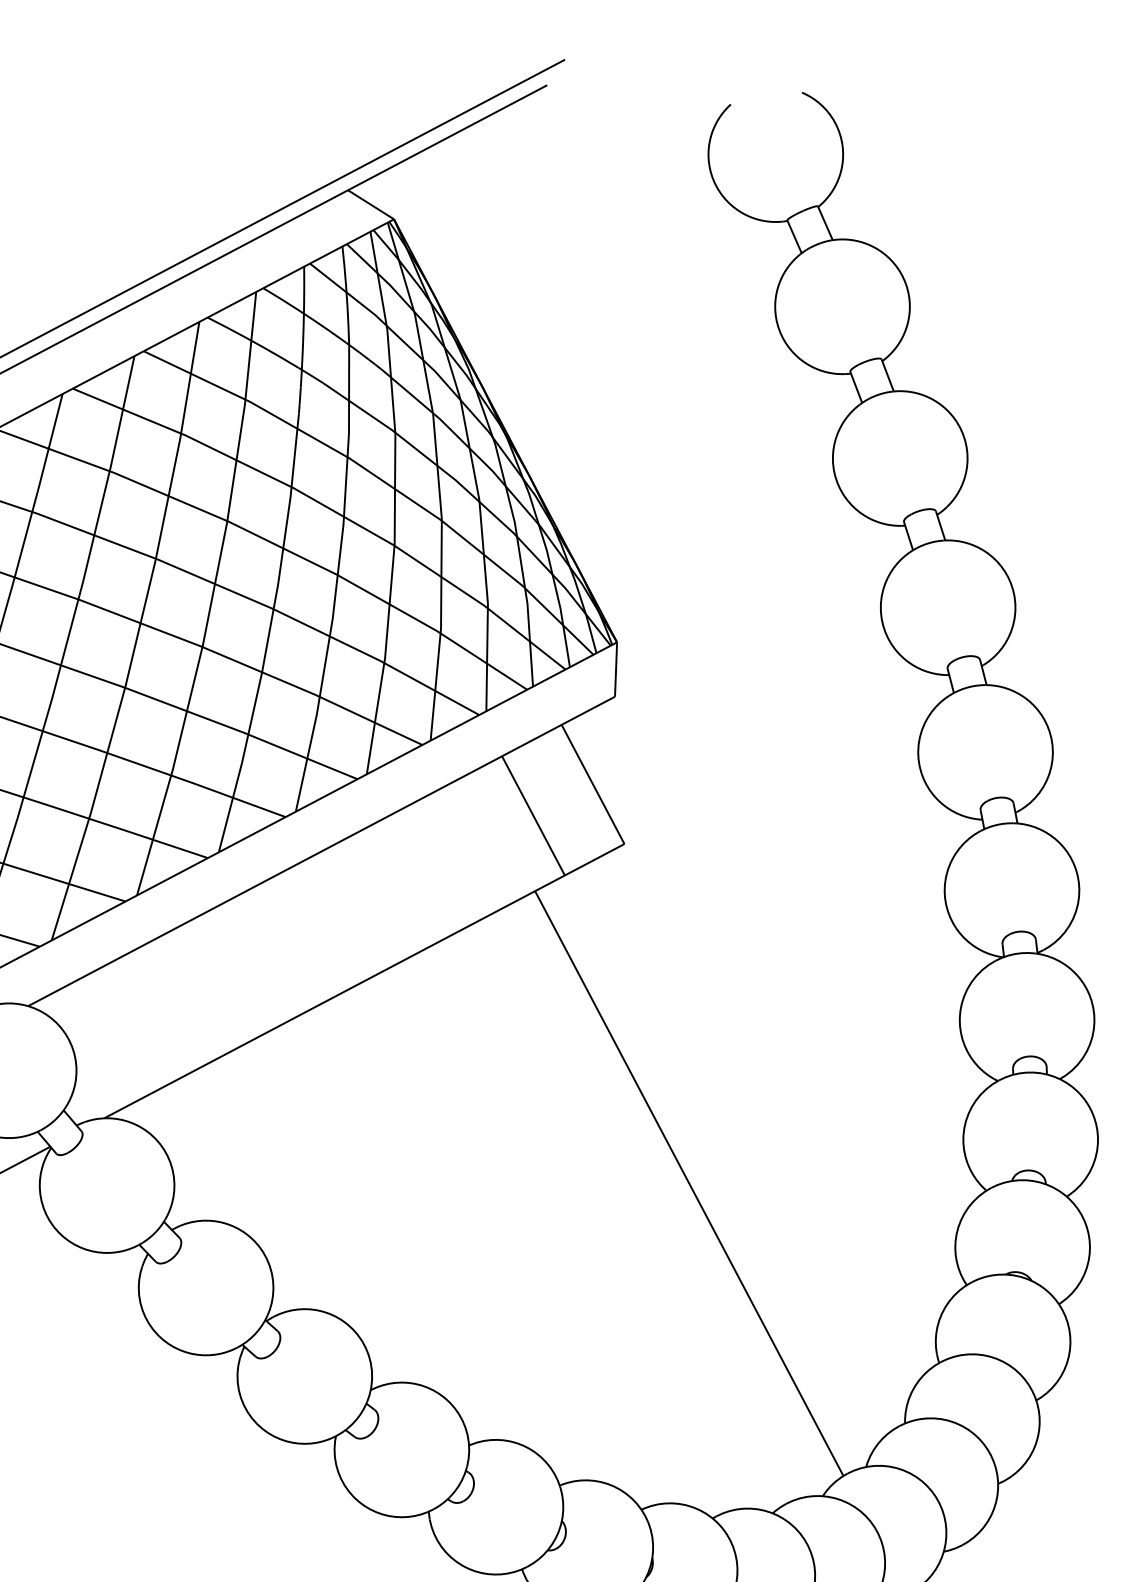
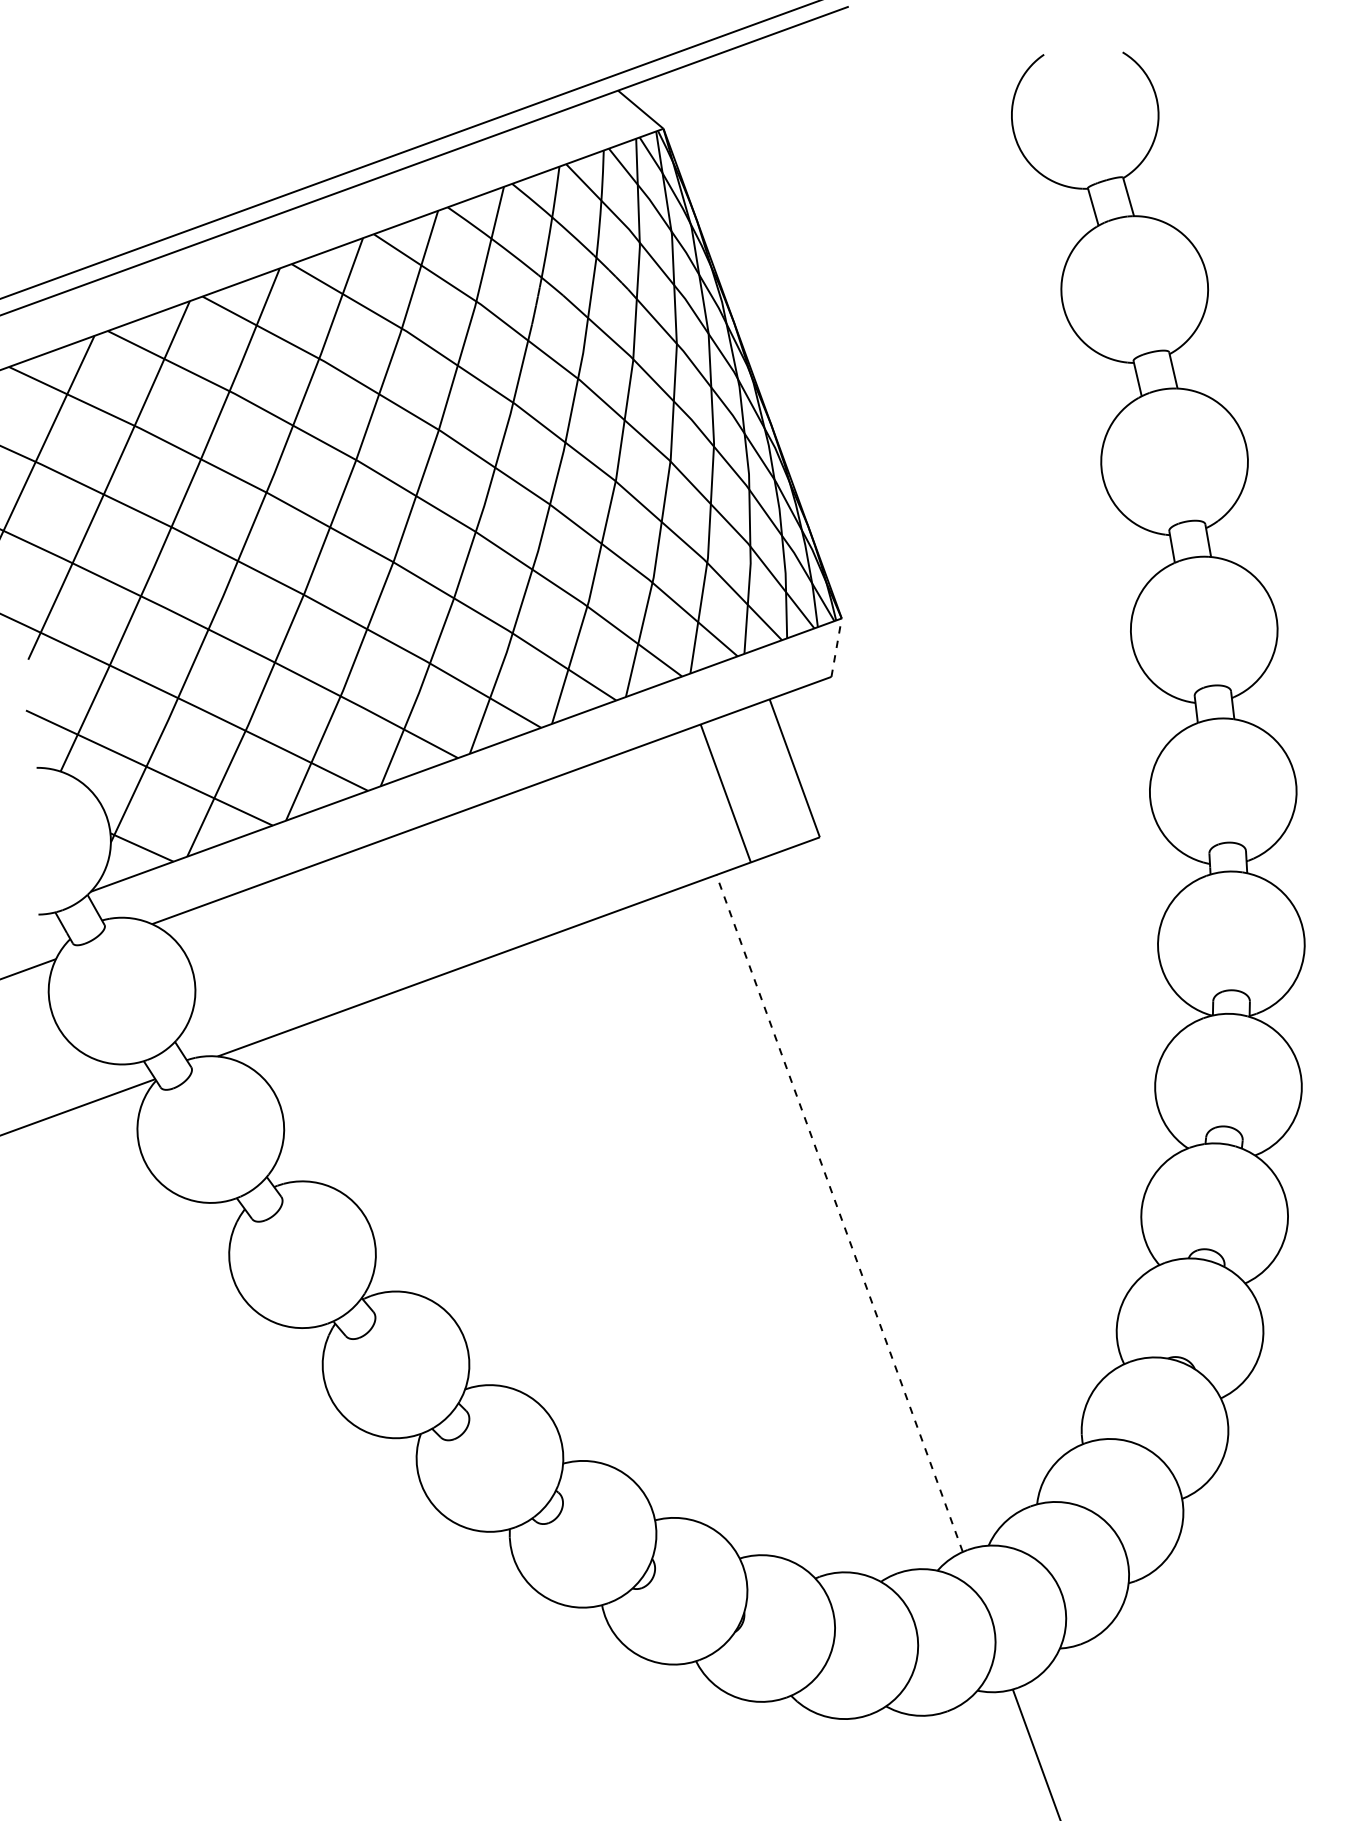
line: (615, 669) -> (836, 647), solid -> dashed
line: (689, 1182) -> (839, 1212), solid -> dashed

